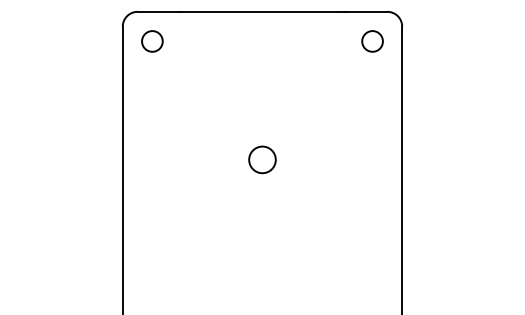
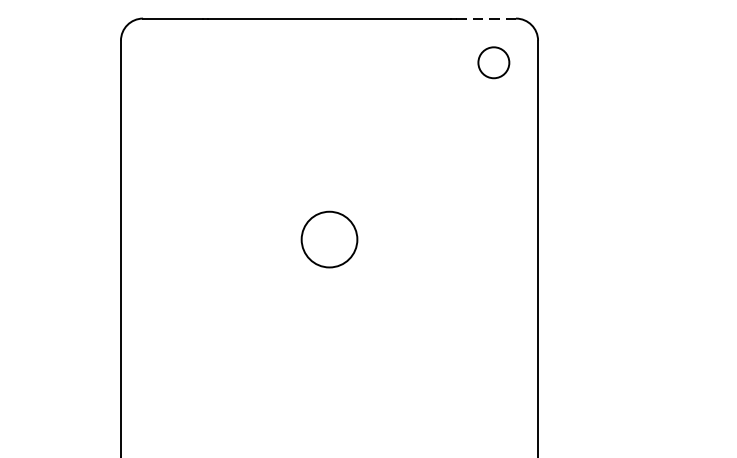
line: (367, 11) -> (486, 18), solid -> dashed
circle: (152, 41) -> (165, 62), removed
circle: (262, 159) -> (329, 239), size x1.4

